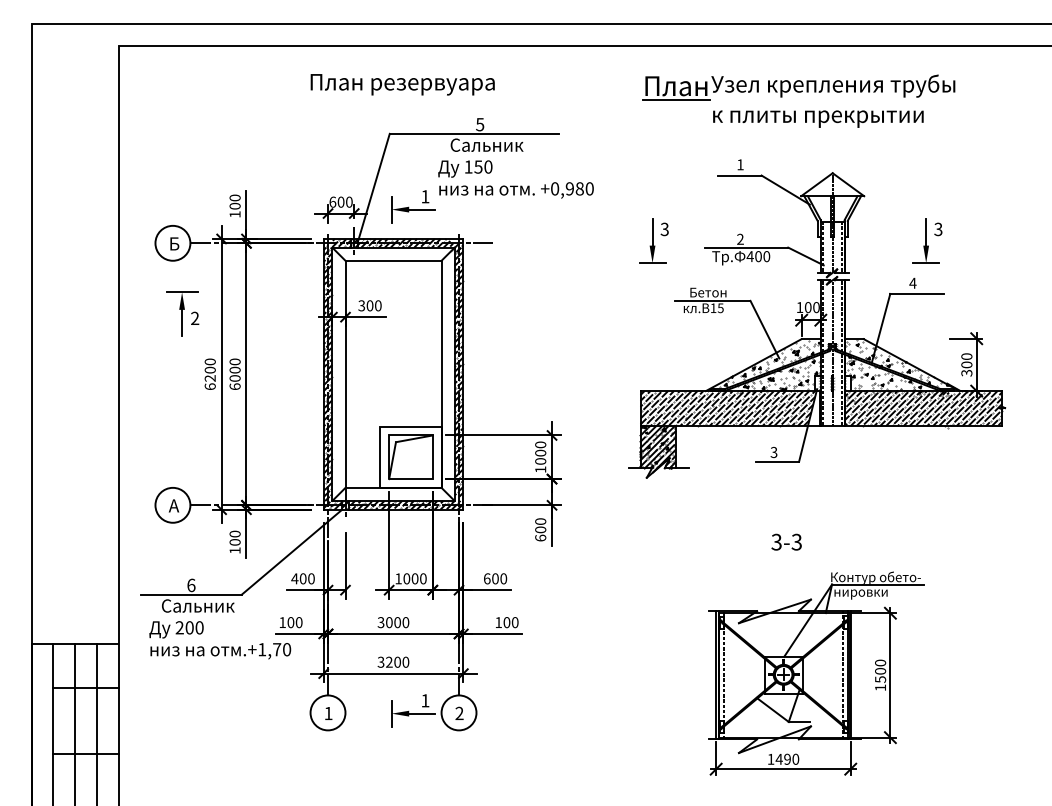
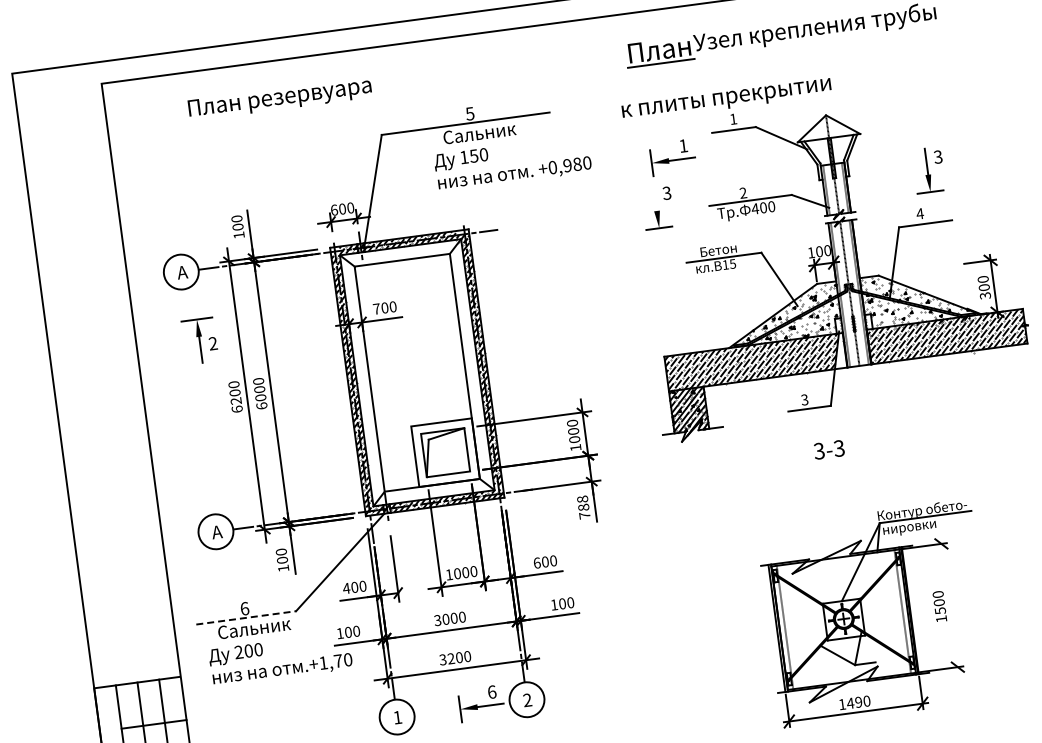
text: (402, 84) -> (279, 98), moved
text: (818, 118) -> (726, 99), moved
part: (413, 206) -> (673, 157), moved
line: (652, 232) -> (655, 197), removed
text: (173, 243) -> (181, 272), Б -> А
text: (361, 305) -> (376, 308), 300 -> 700
text: (540, 529) -> (583, 507), 600 -> 788
text: (786, 541) -> (828, 449), moved
line: (192, 594) -> (247, 617), solid -> dashed
line: (890, 675) -> (949, 605), removed
text: (425, 700) -> (492, 691), 1 -> 6

